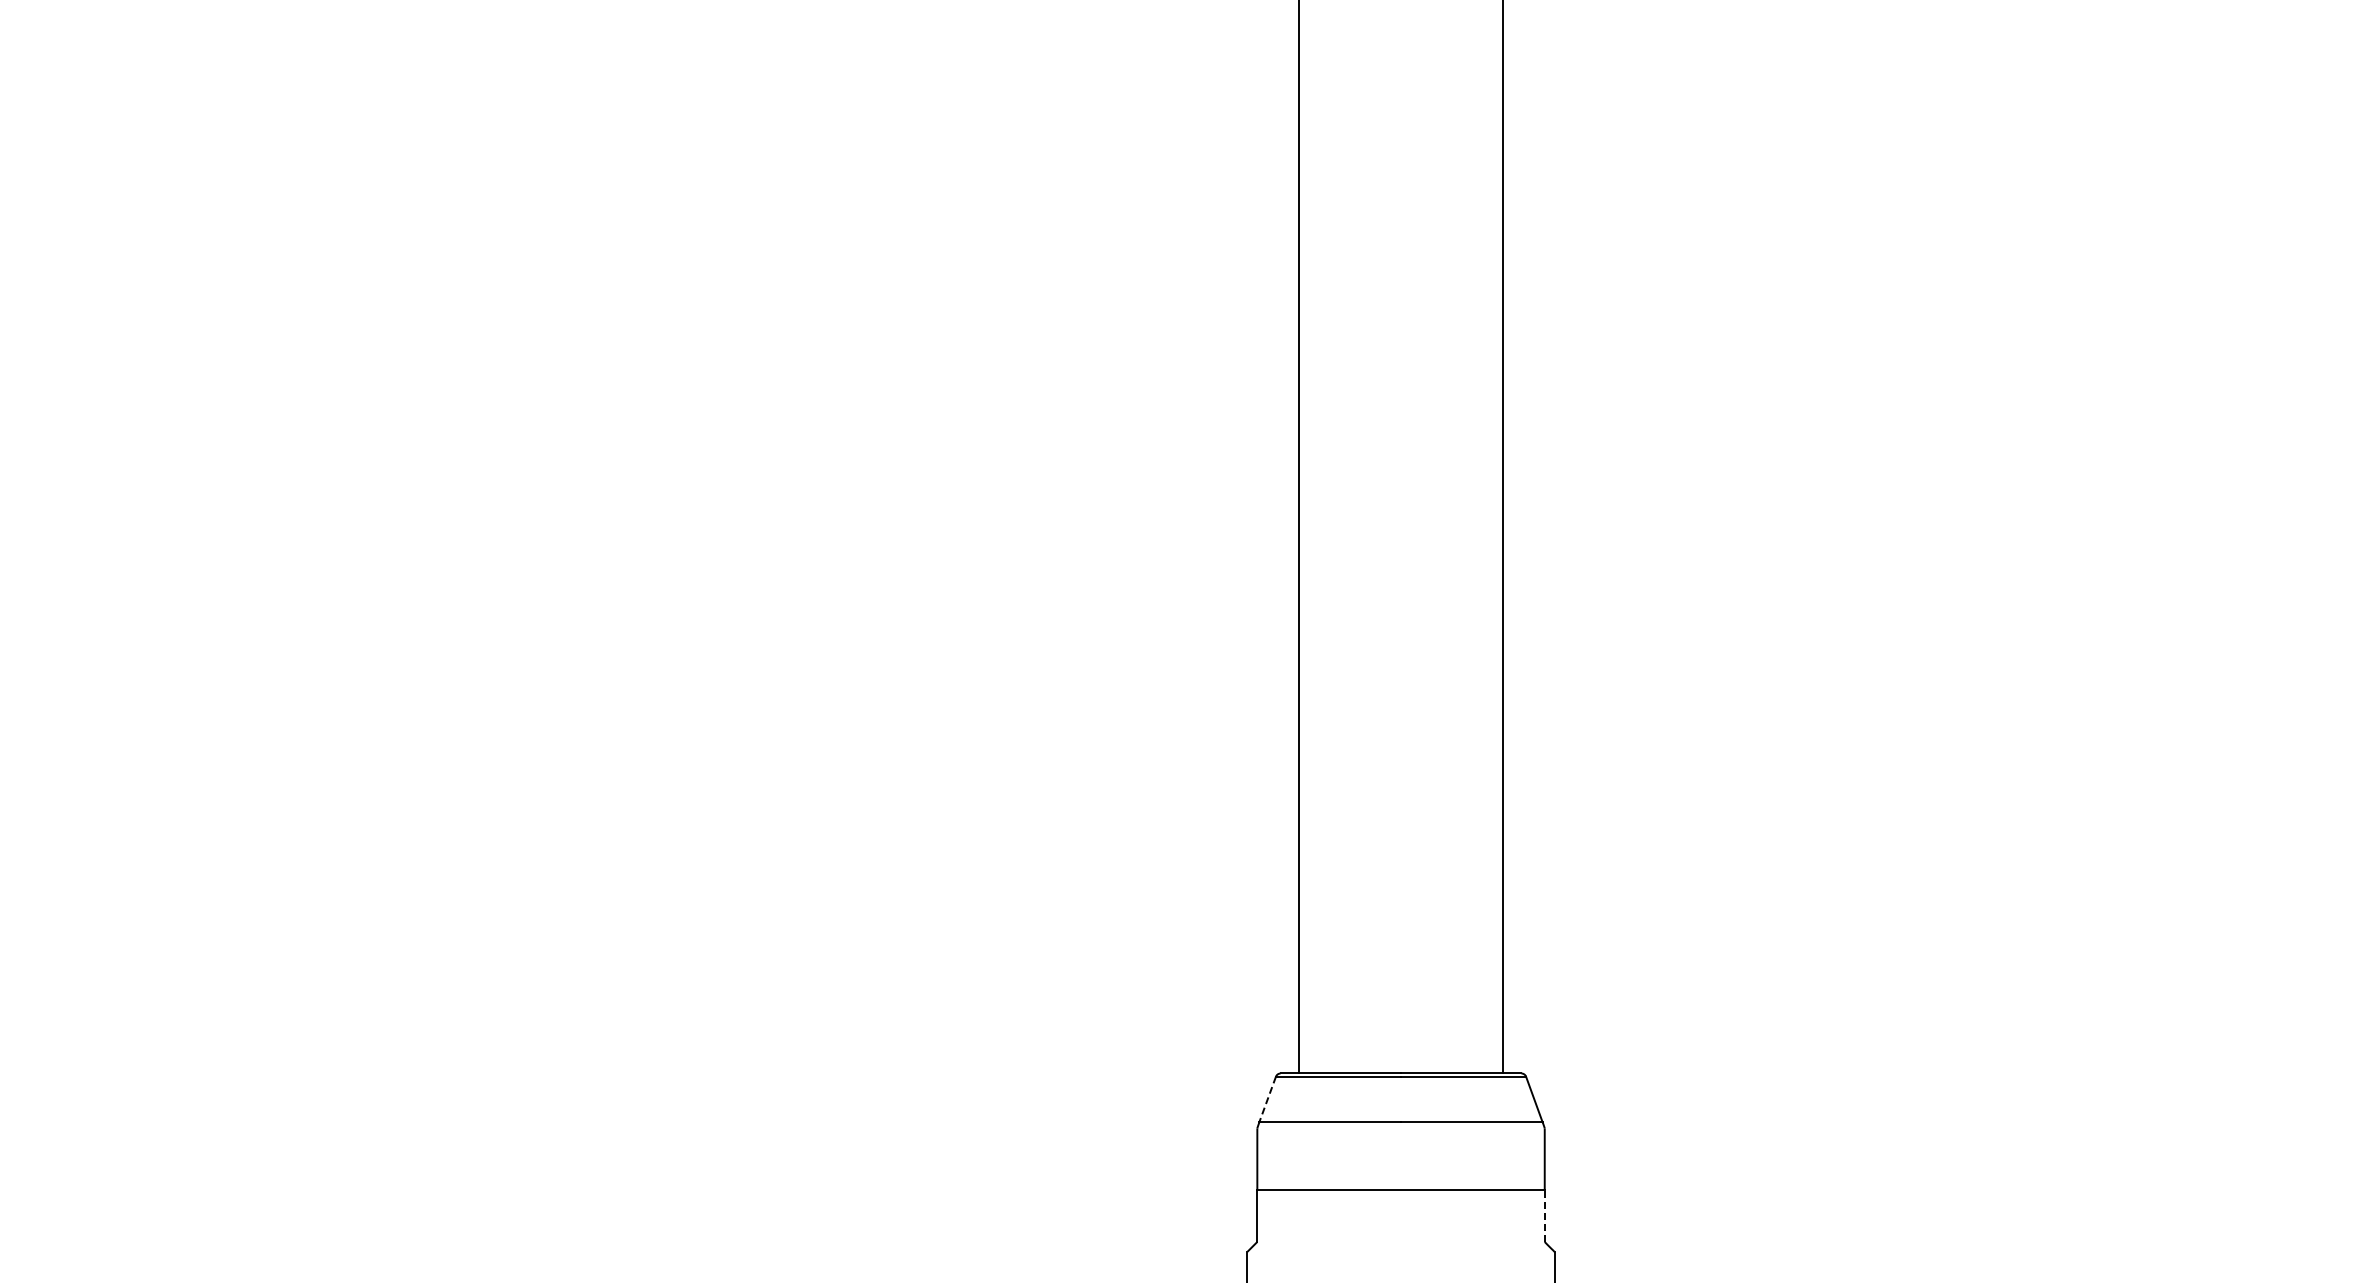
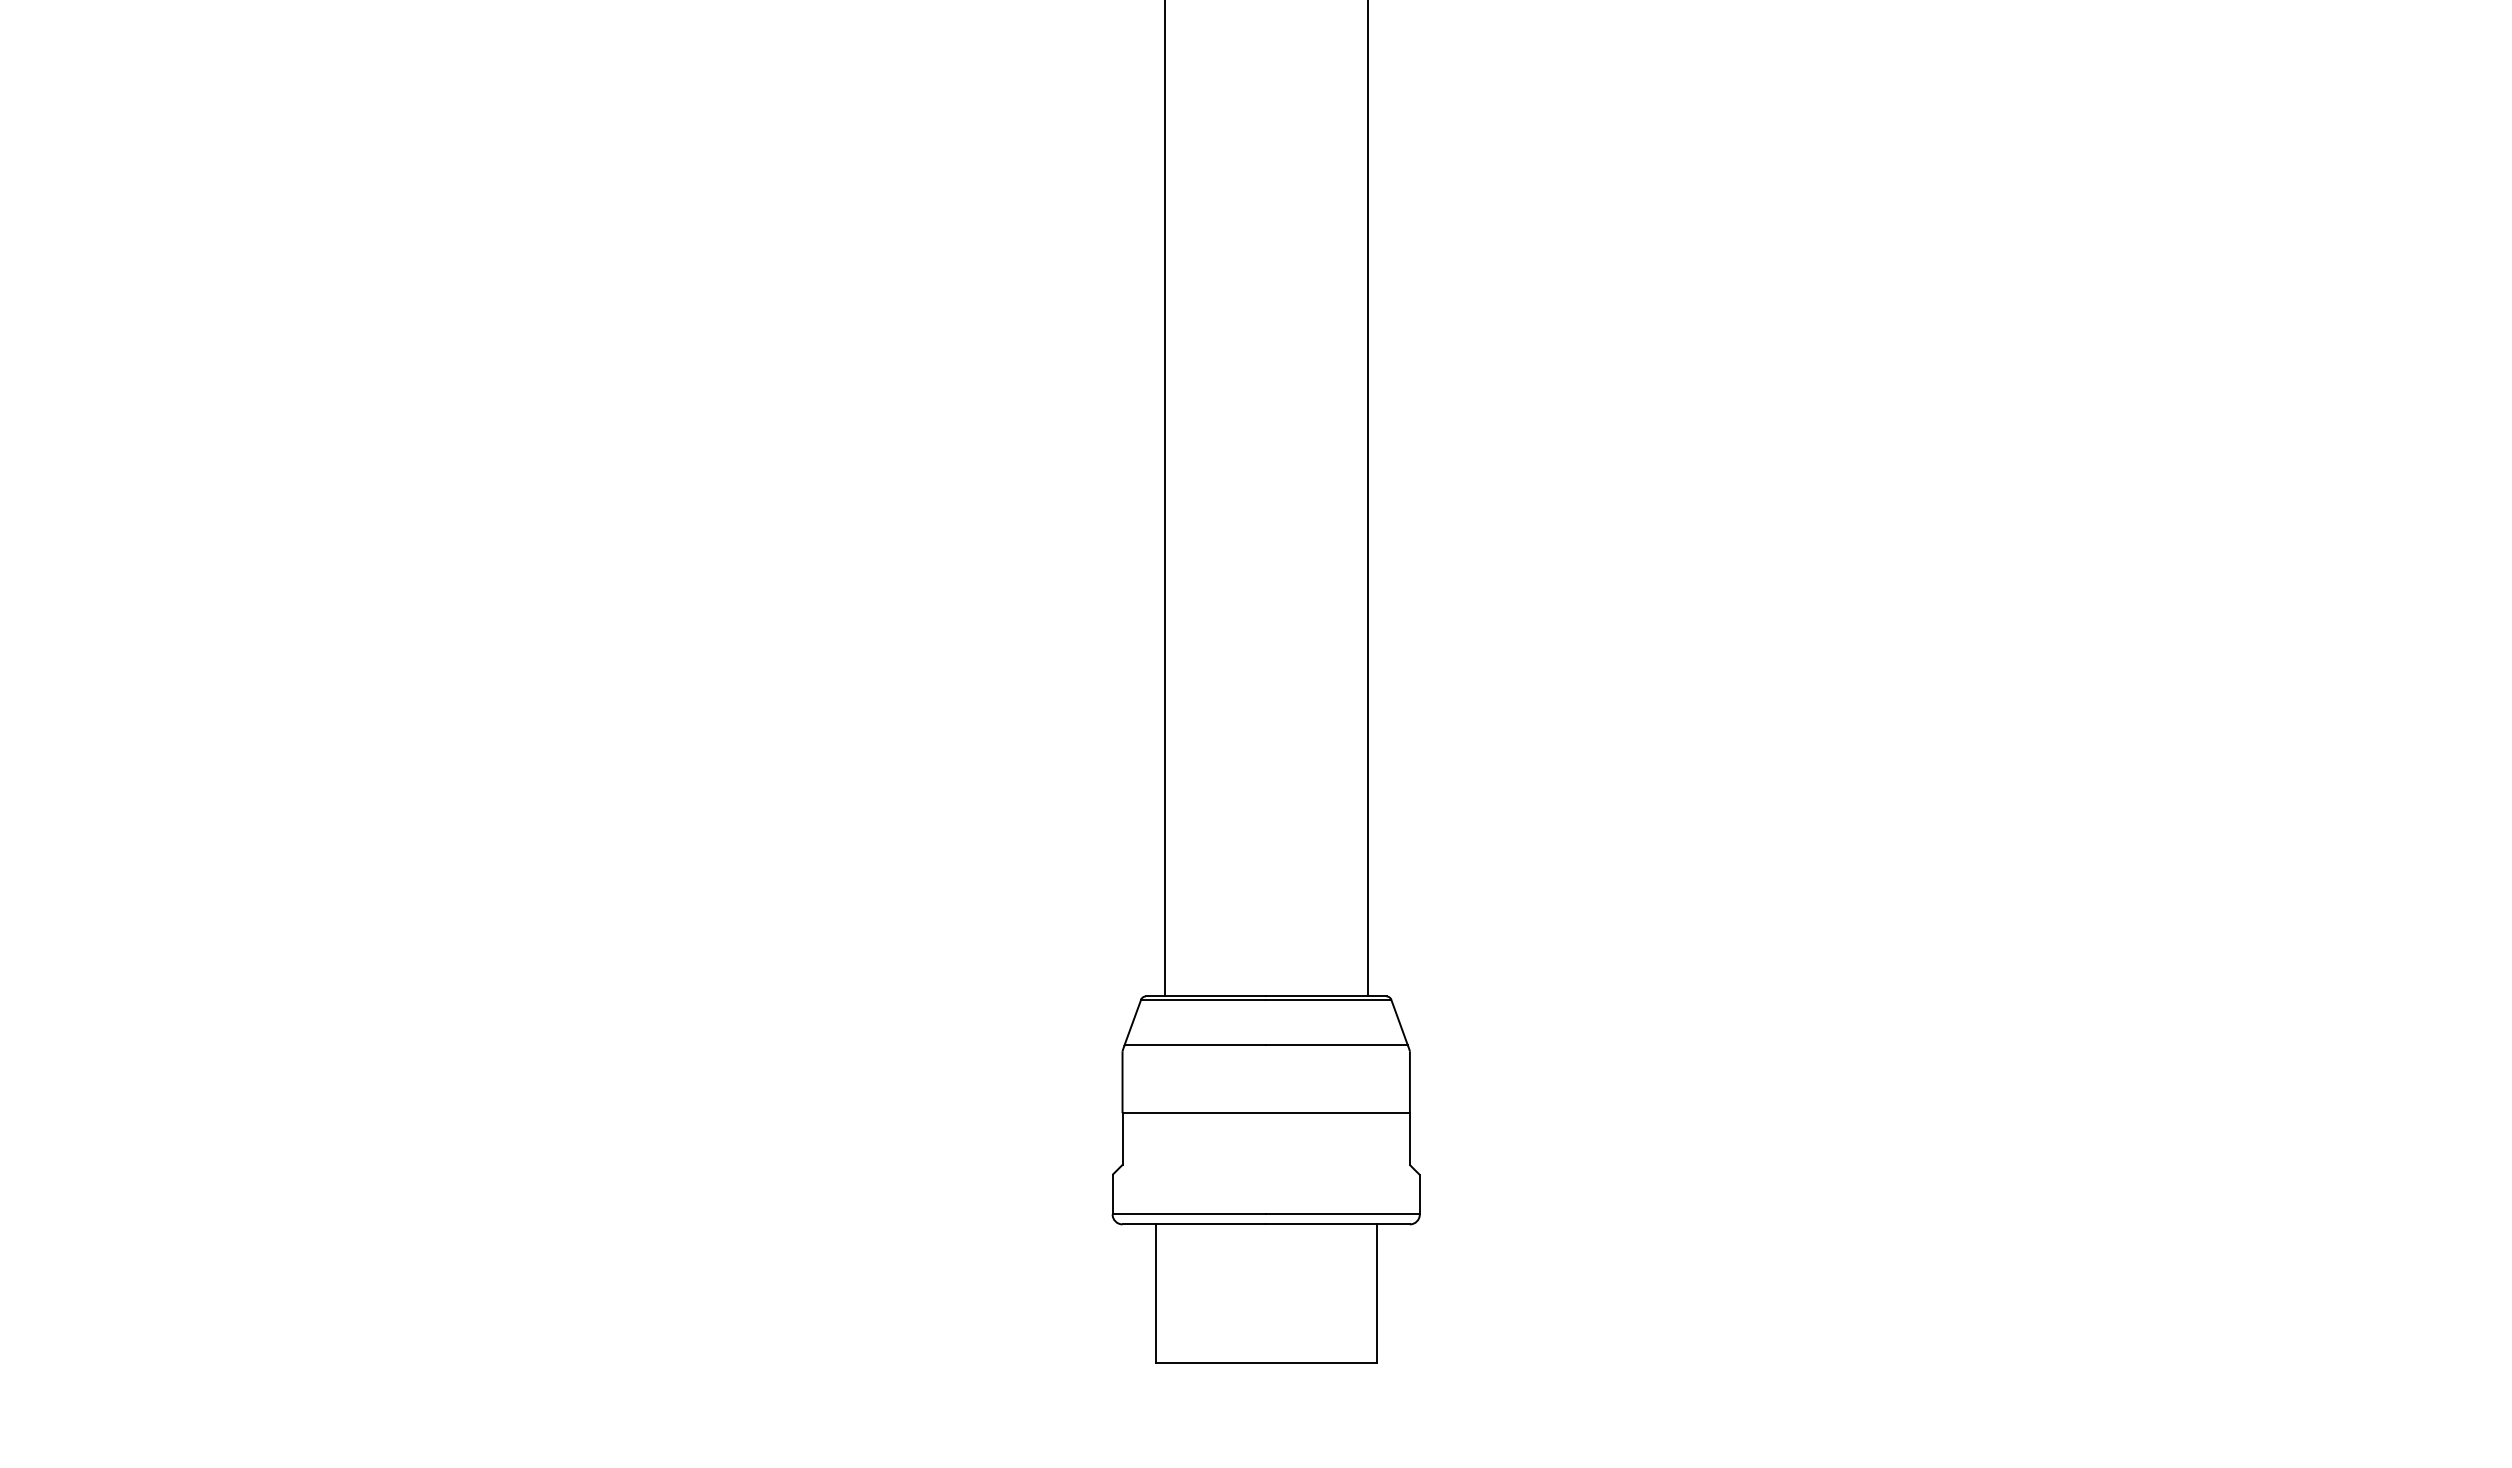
line: (1267, 1099) -> (1132, 1022), dashed -> solid
line: (1544, 1216) -> (1409, 1139), dashed -> solid

